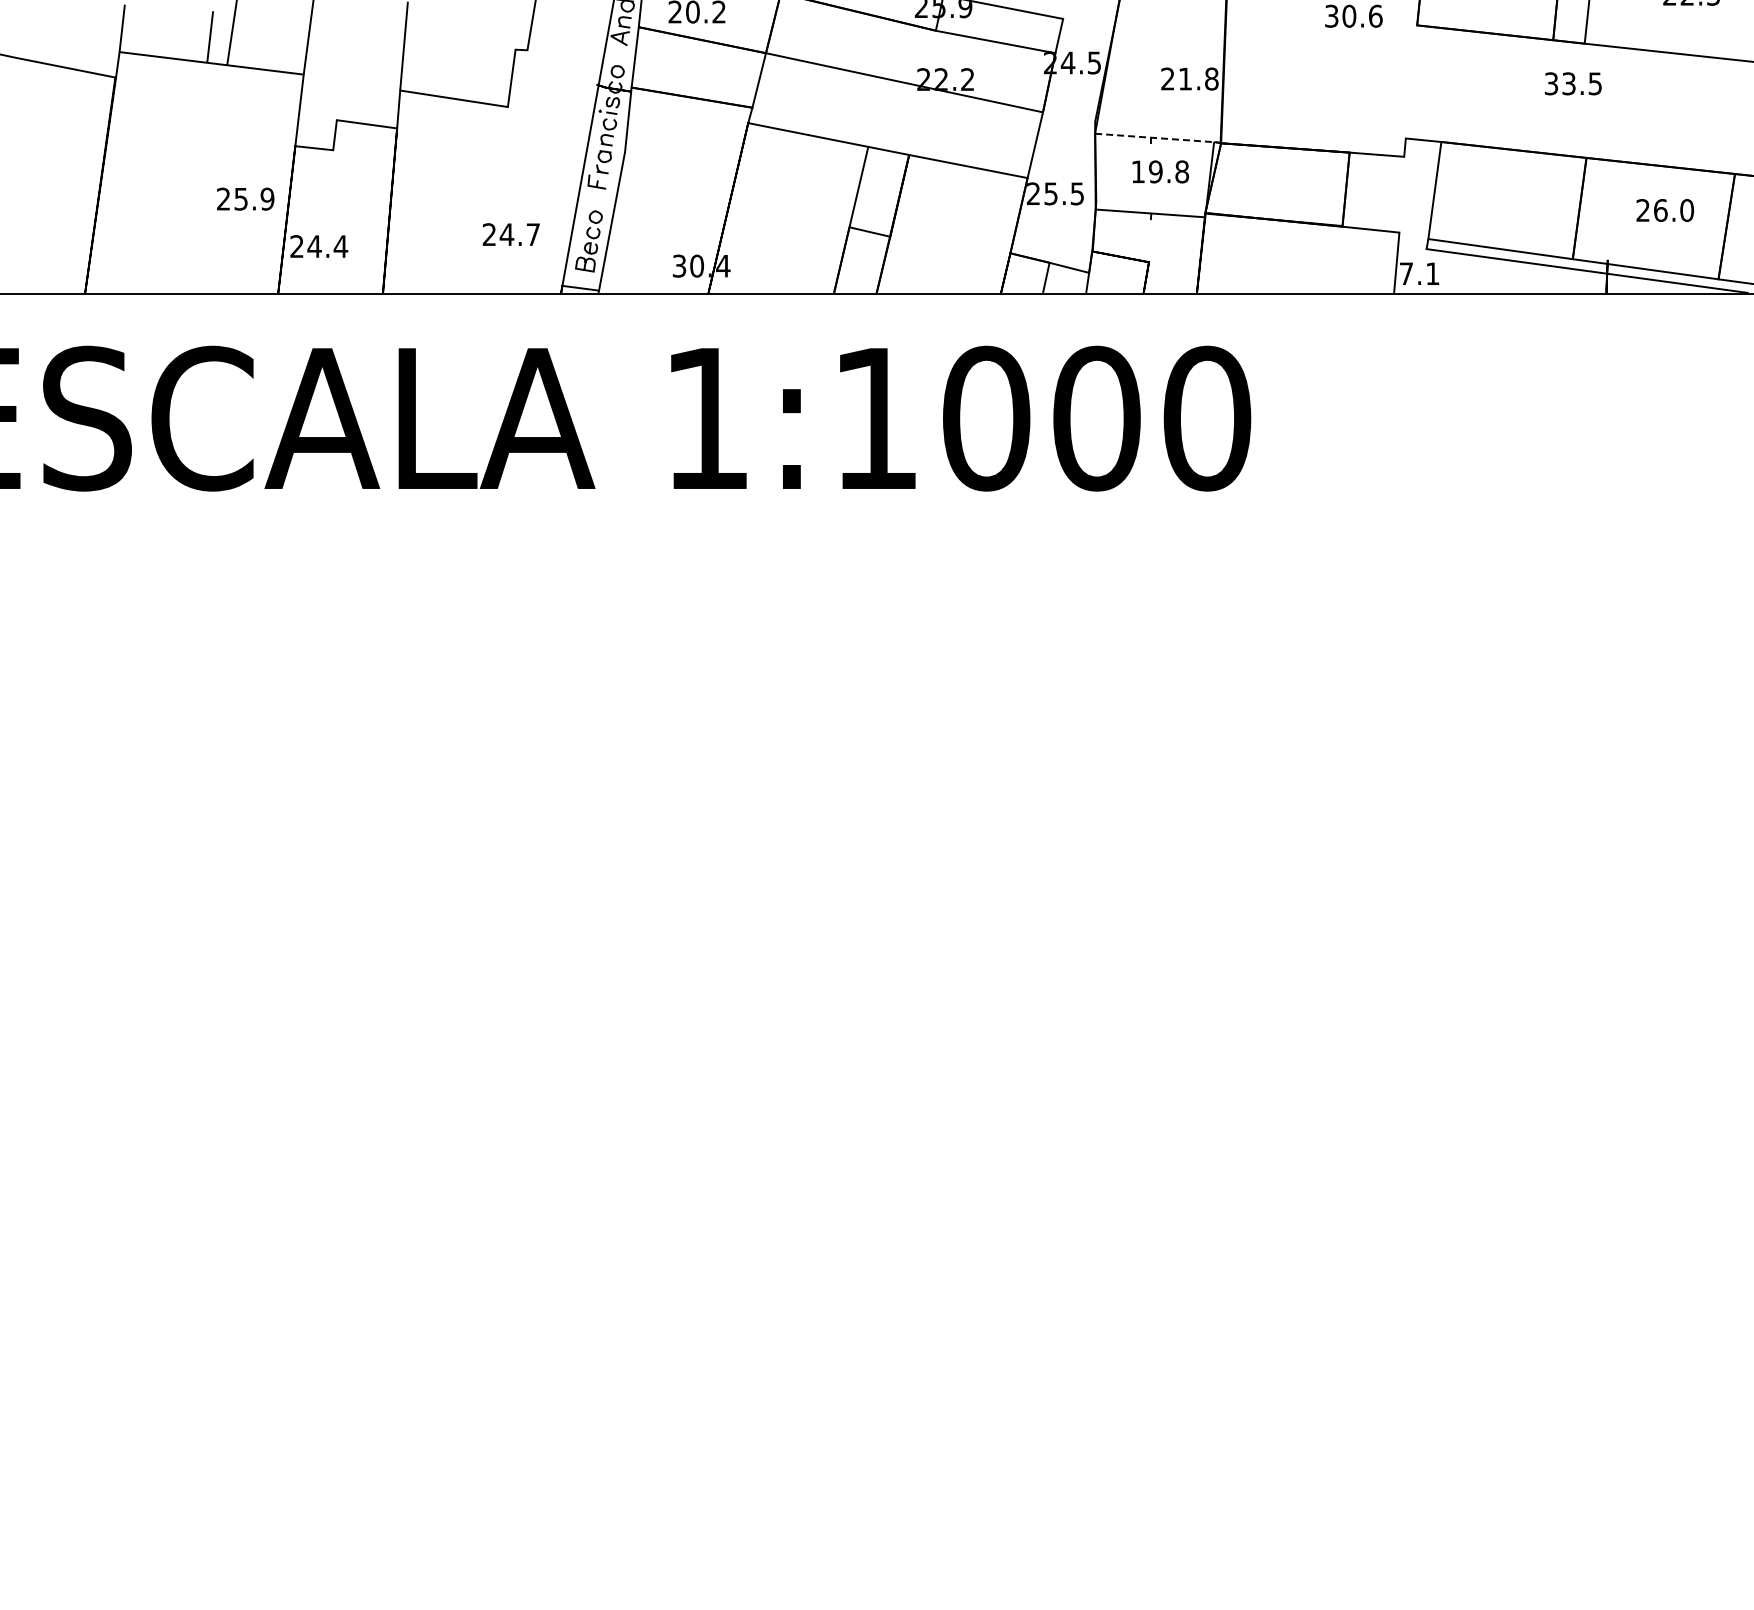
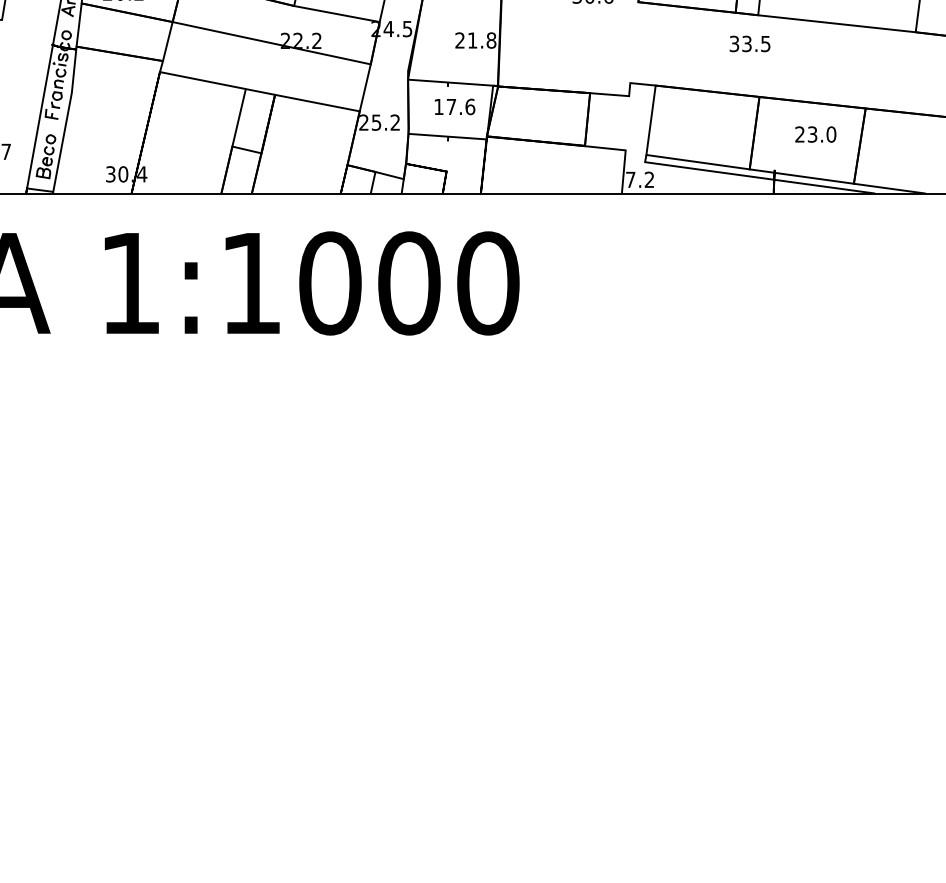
line: (1157, 138) -> (452, 83), dashed -> solid
text: (1169, 171) -> (461, 106), 19.8 -> 17.6
text: (1076, 193) -> (394, 122), 25.5 -> 25.2
text: (1660, 210) -> (812, 134), 26.0 -> 23.0
text: (1432, 273) -> (649, 179), 7.1 -> 7.2

